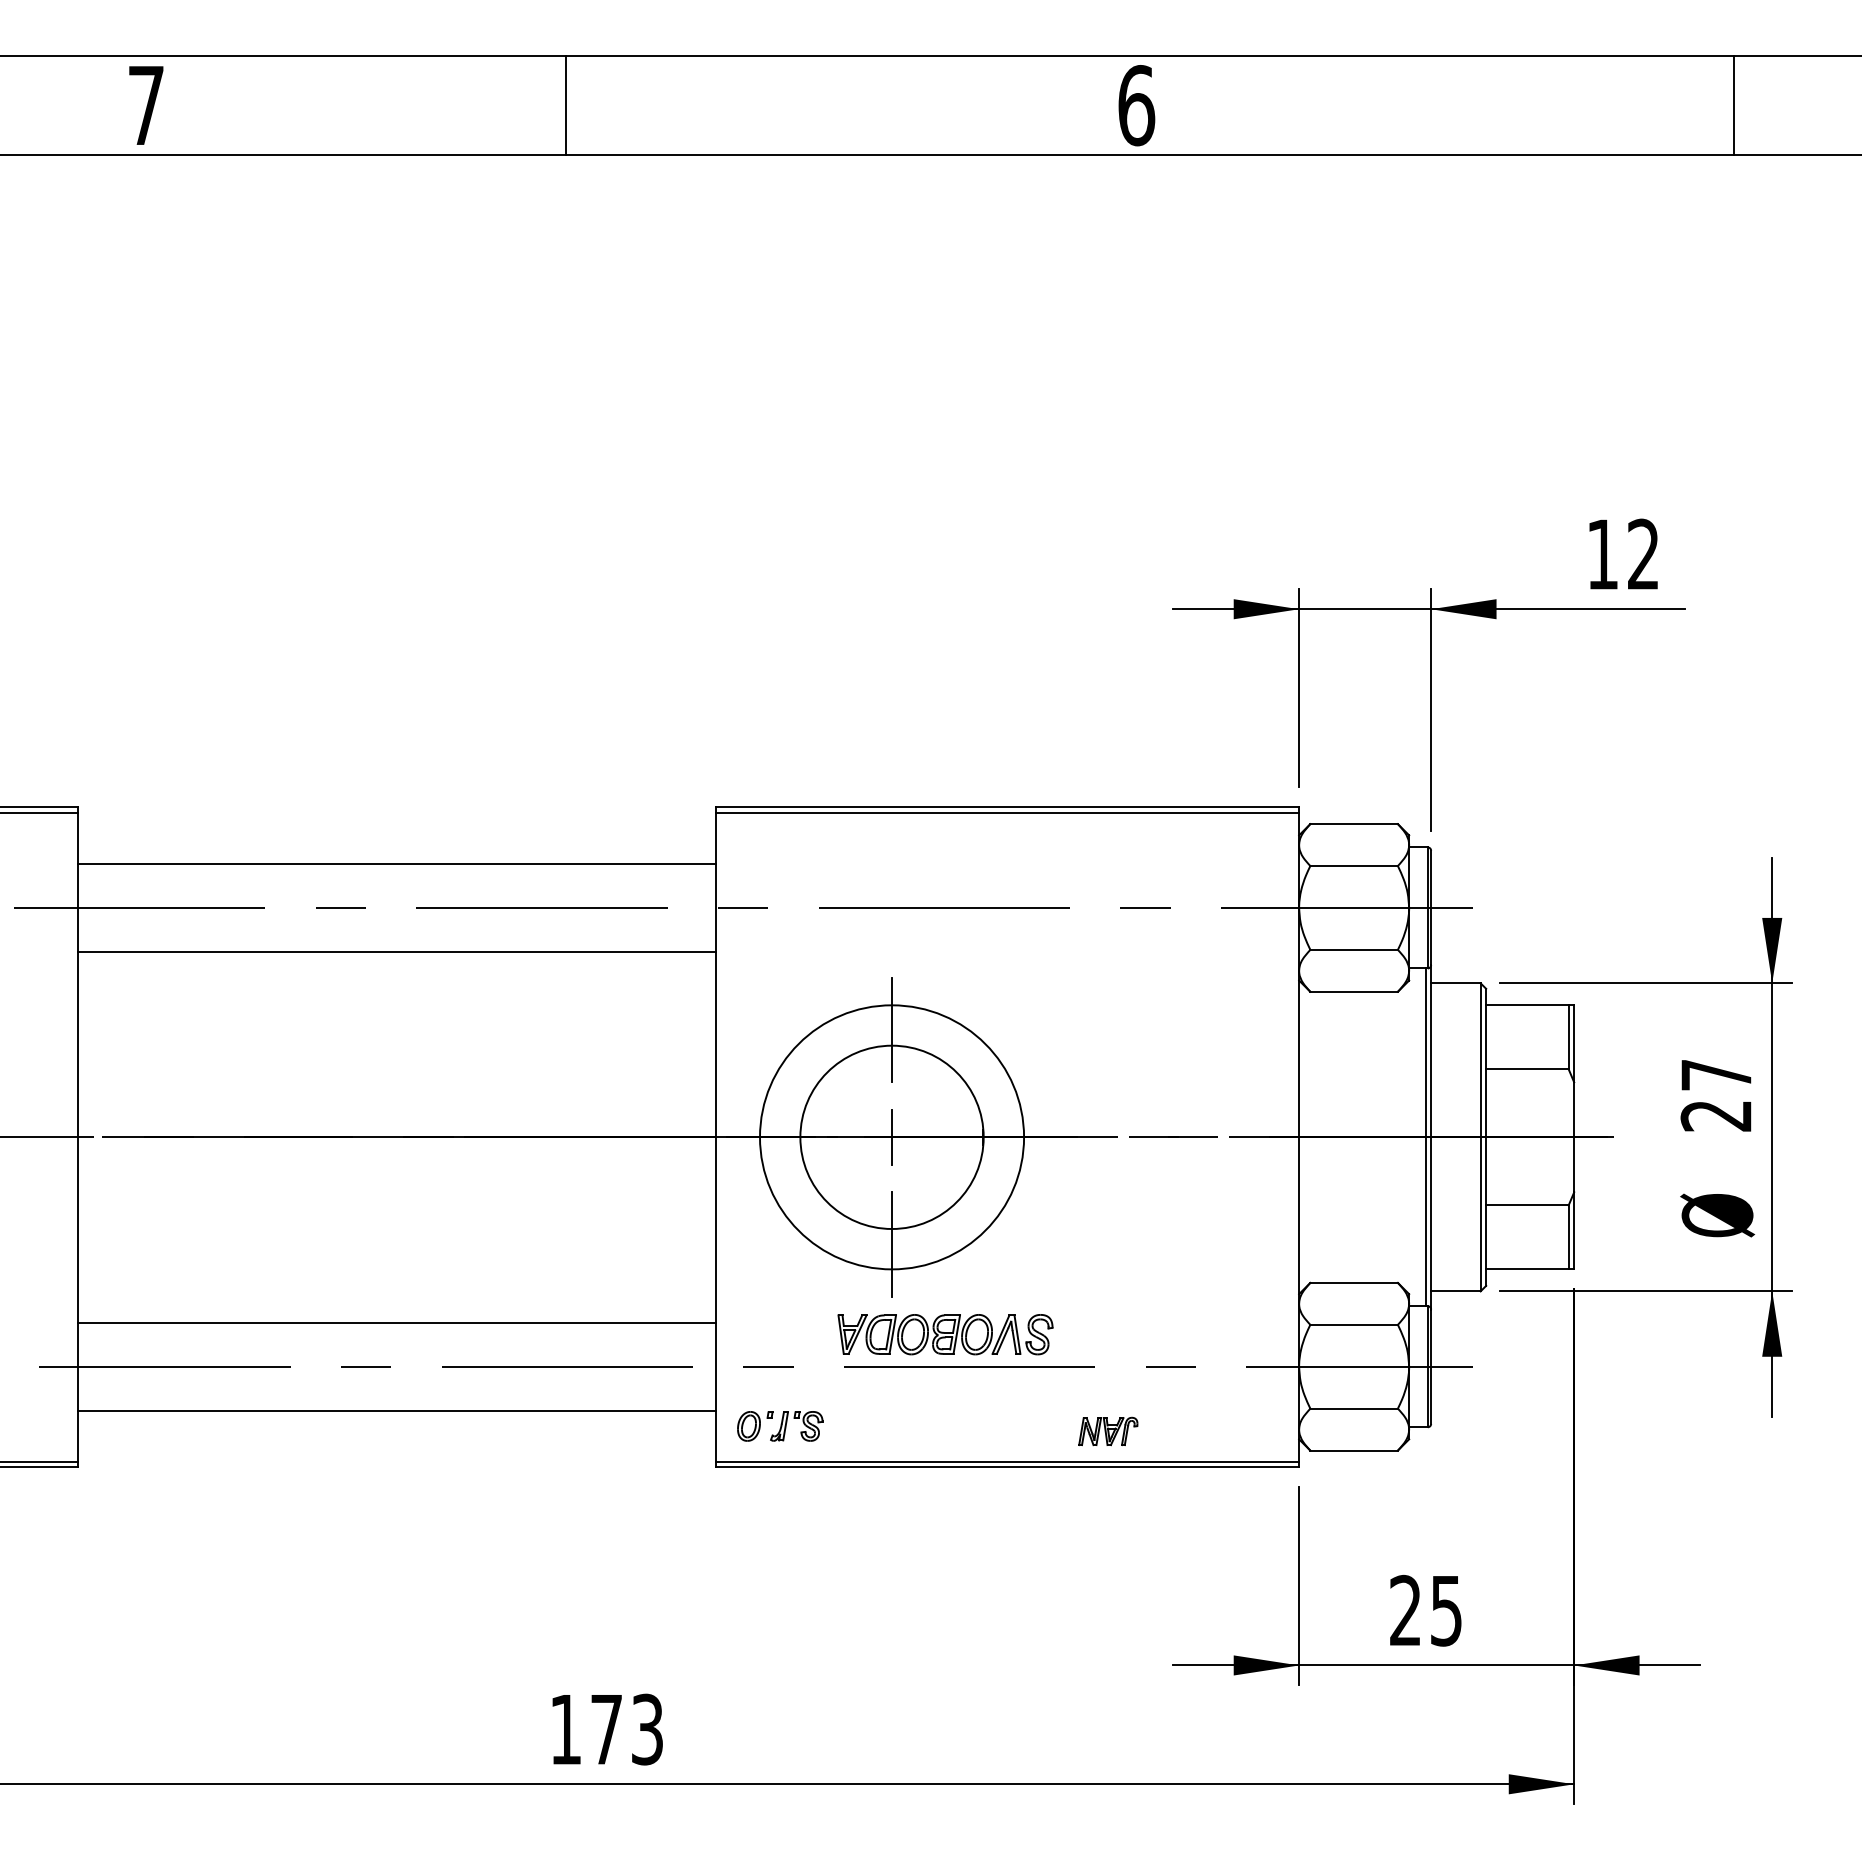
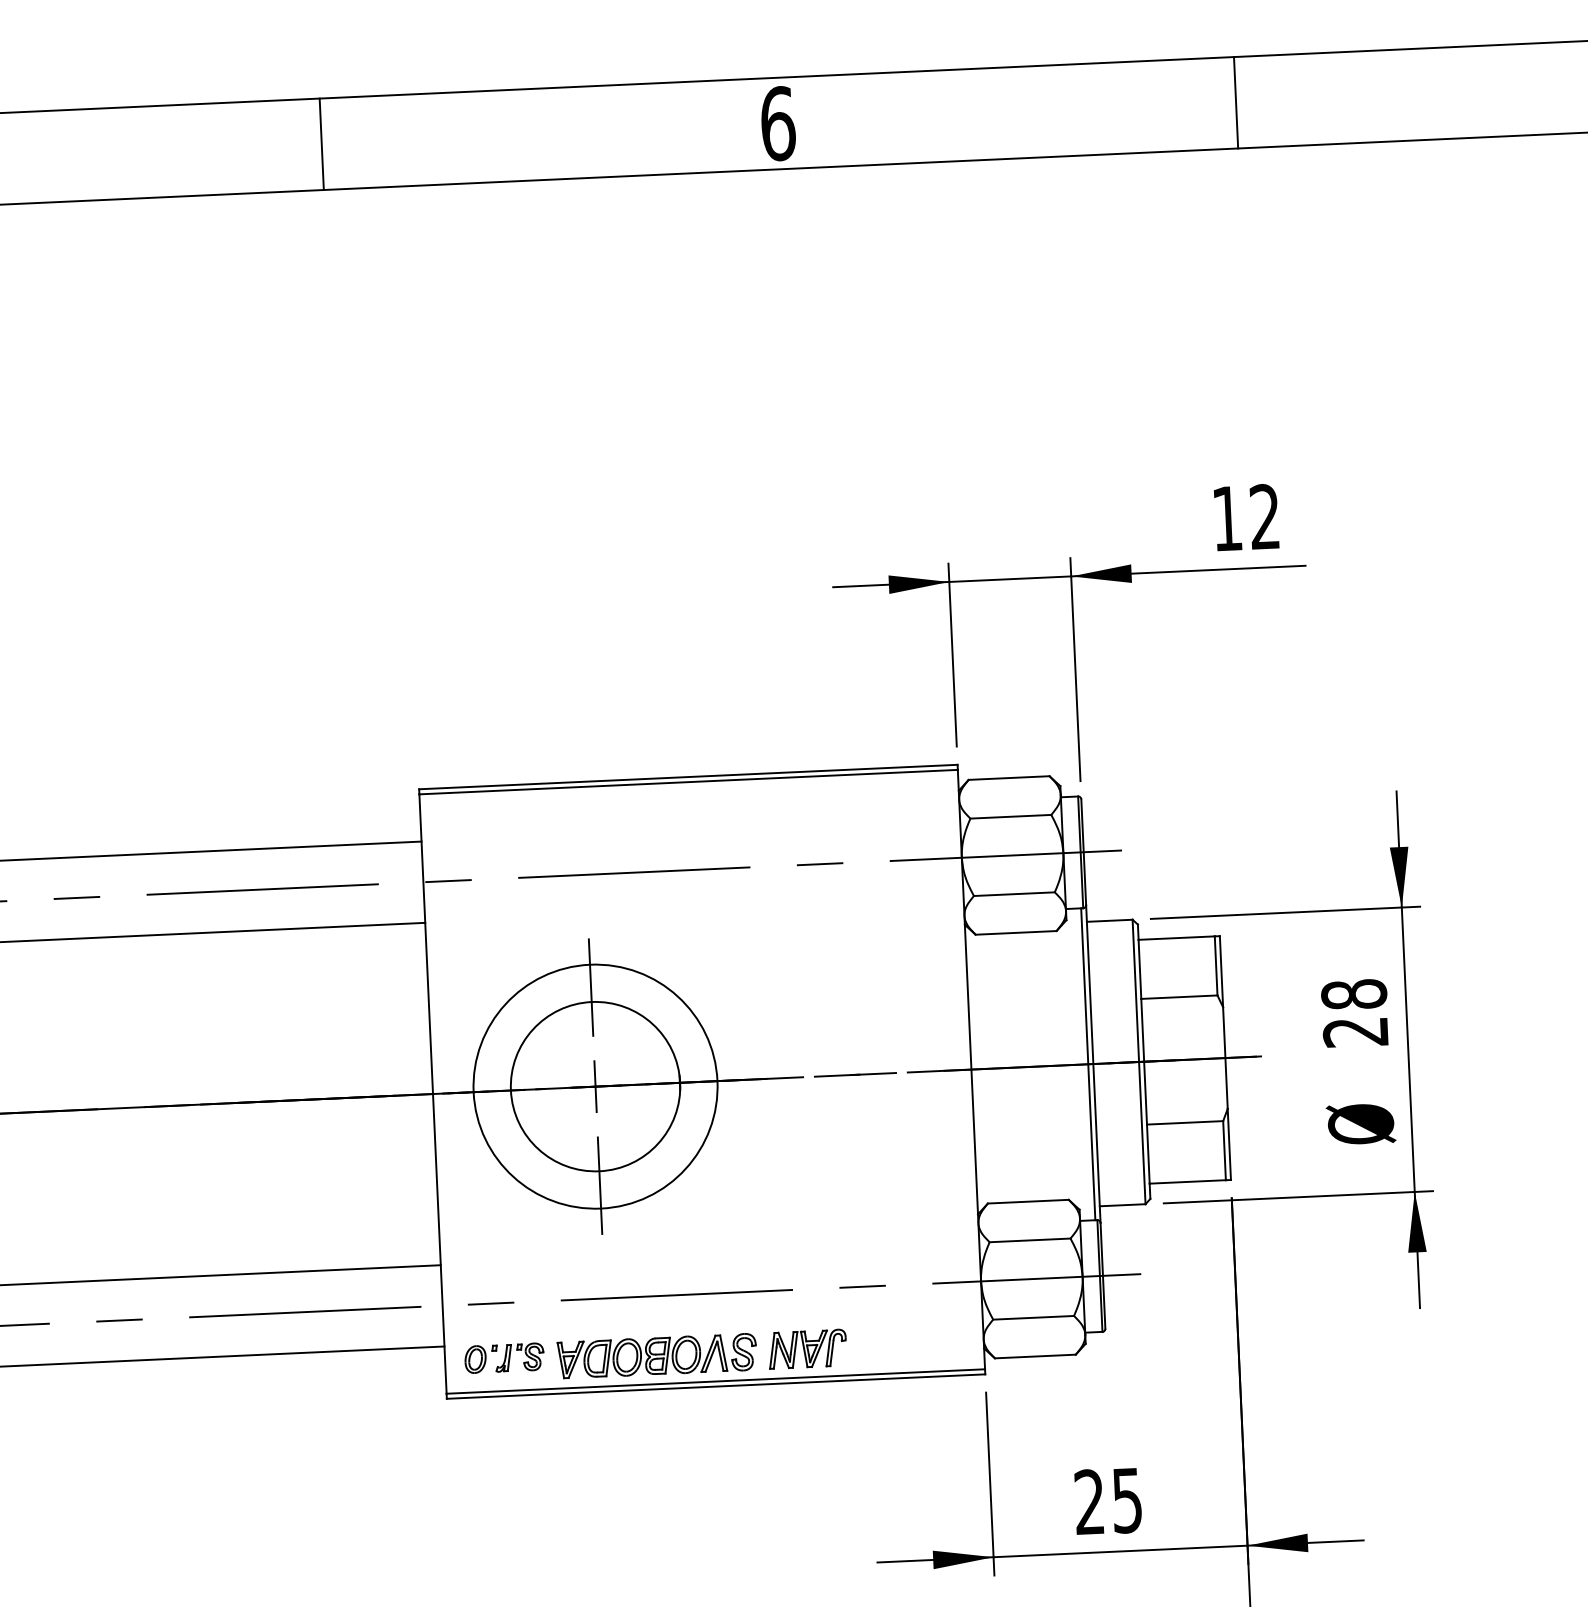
line: (566, 104) -> (321, 143), moved
line: (1733, 104) -> (1235, 101), moved
text: (1716, 1075) -> (1354, 994), 27 -> 28
part: (945, 1334) -> (657, 1356), moved
part: (1107, 1431) -> (806, 1349), size x1.43

